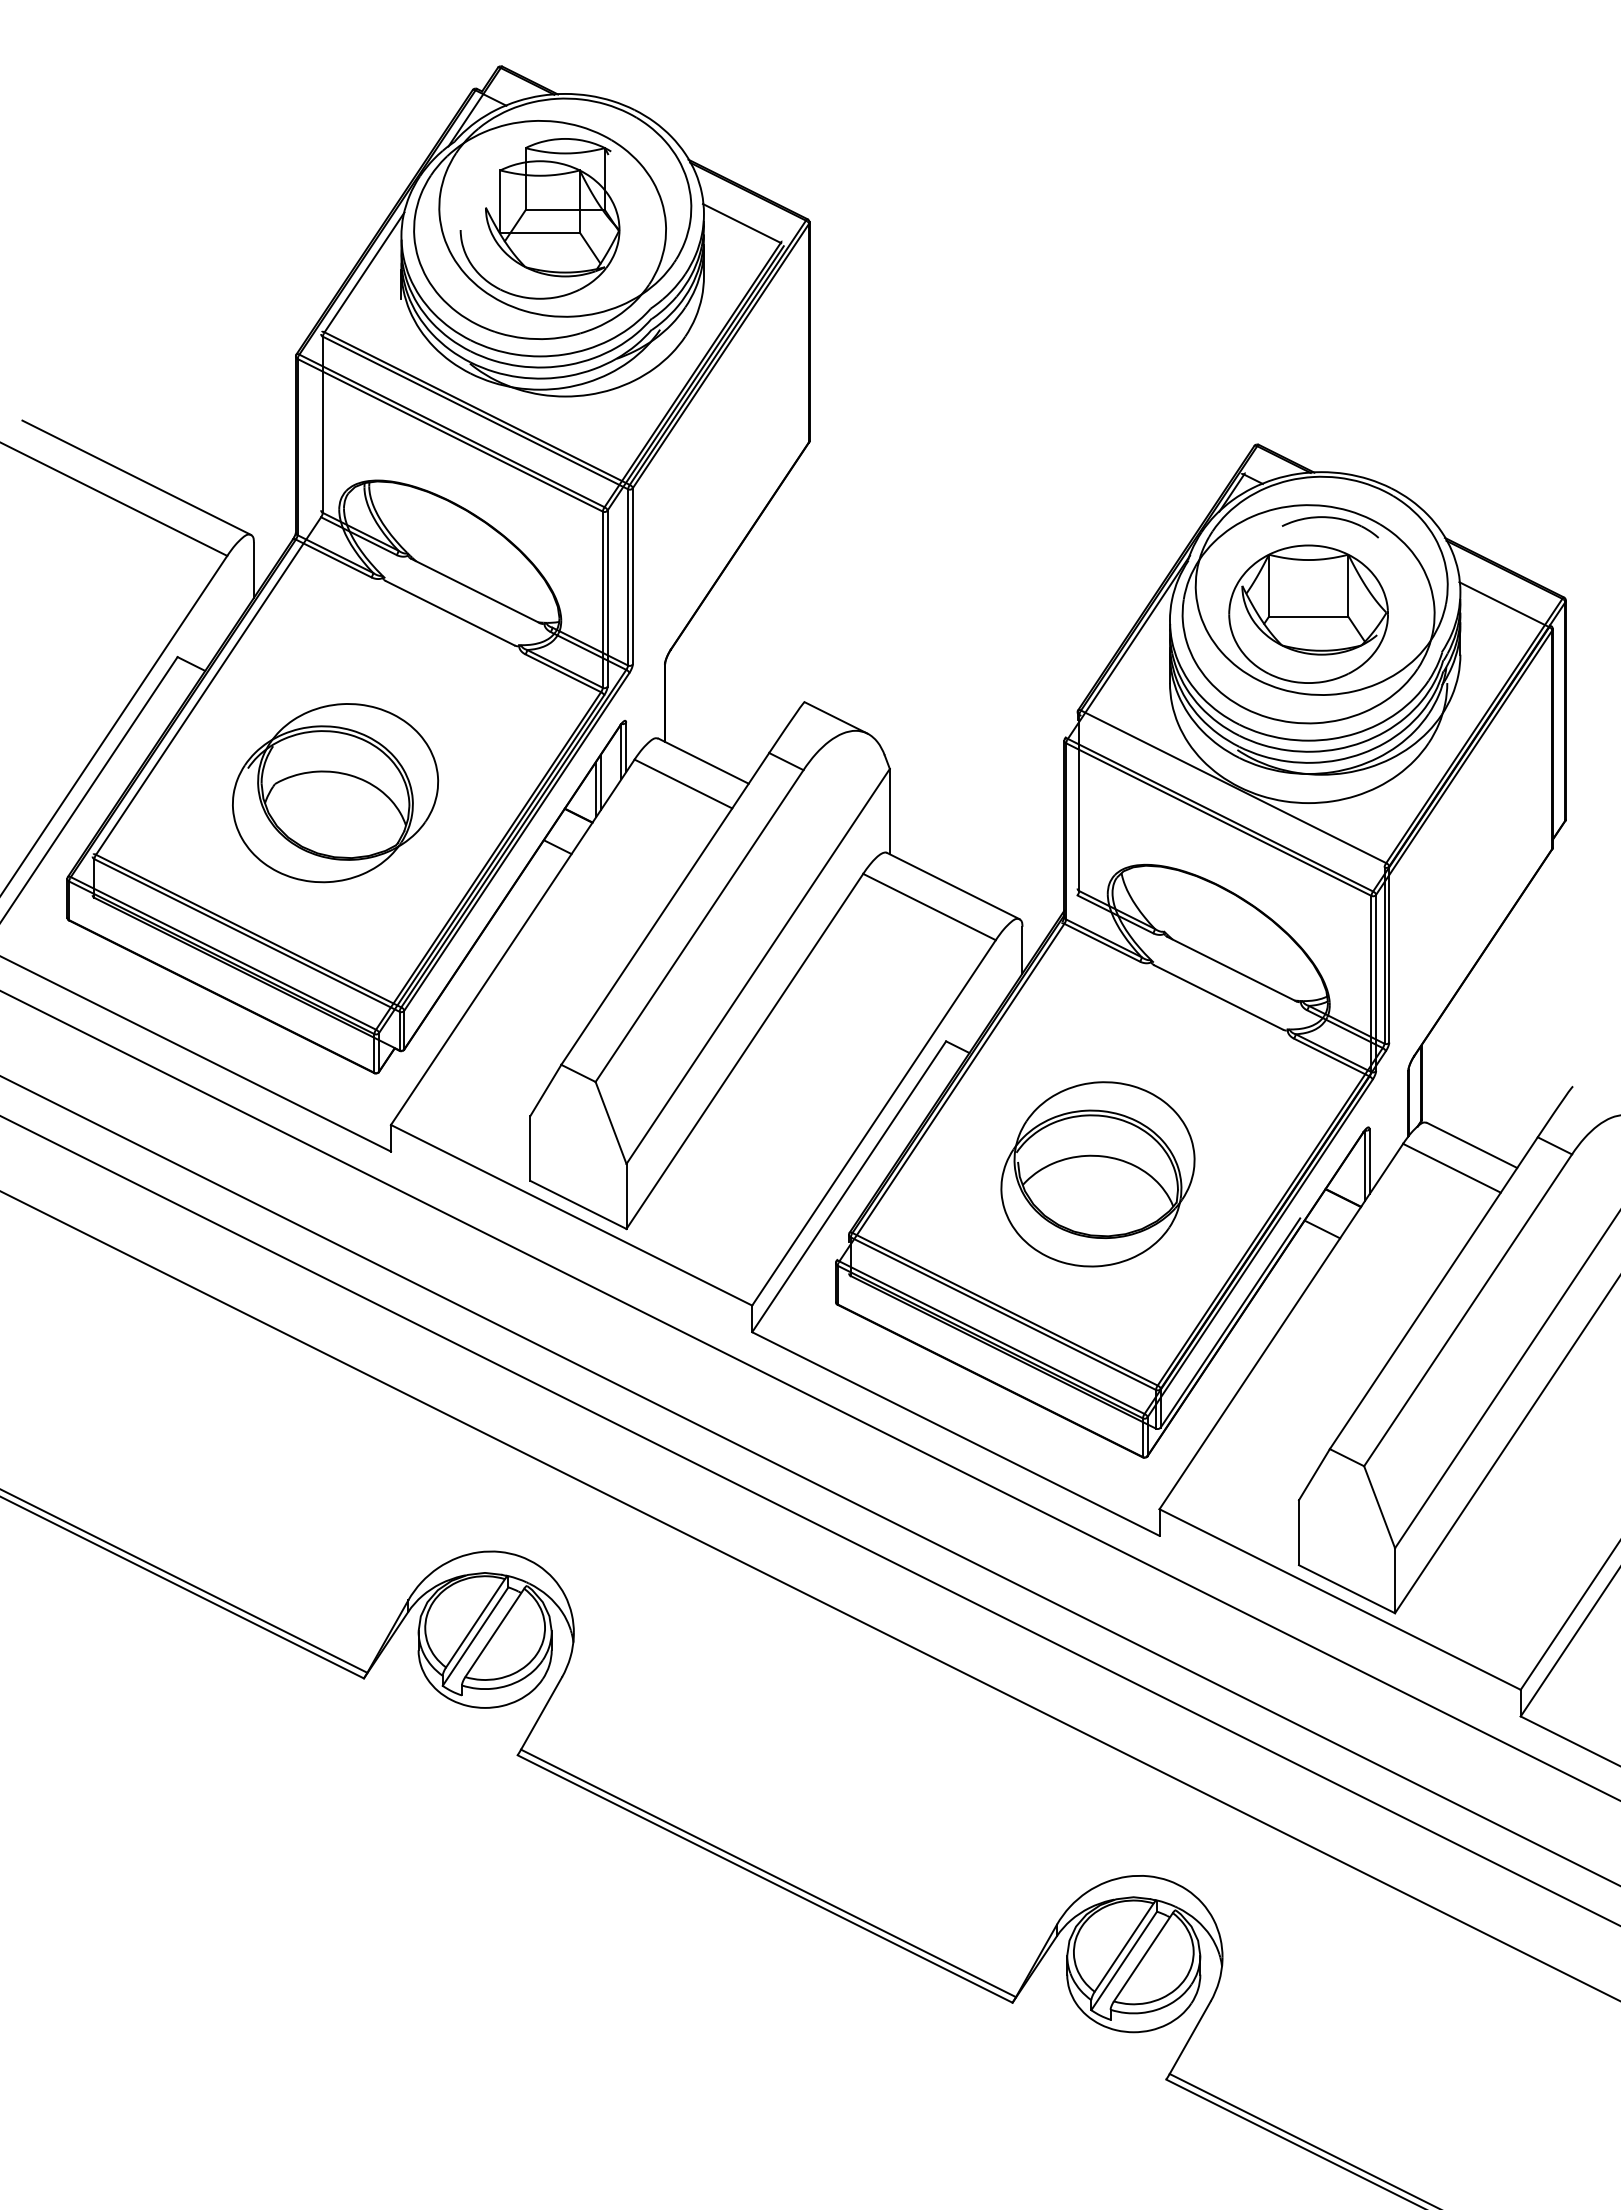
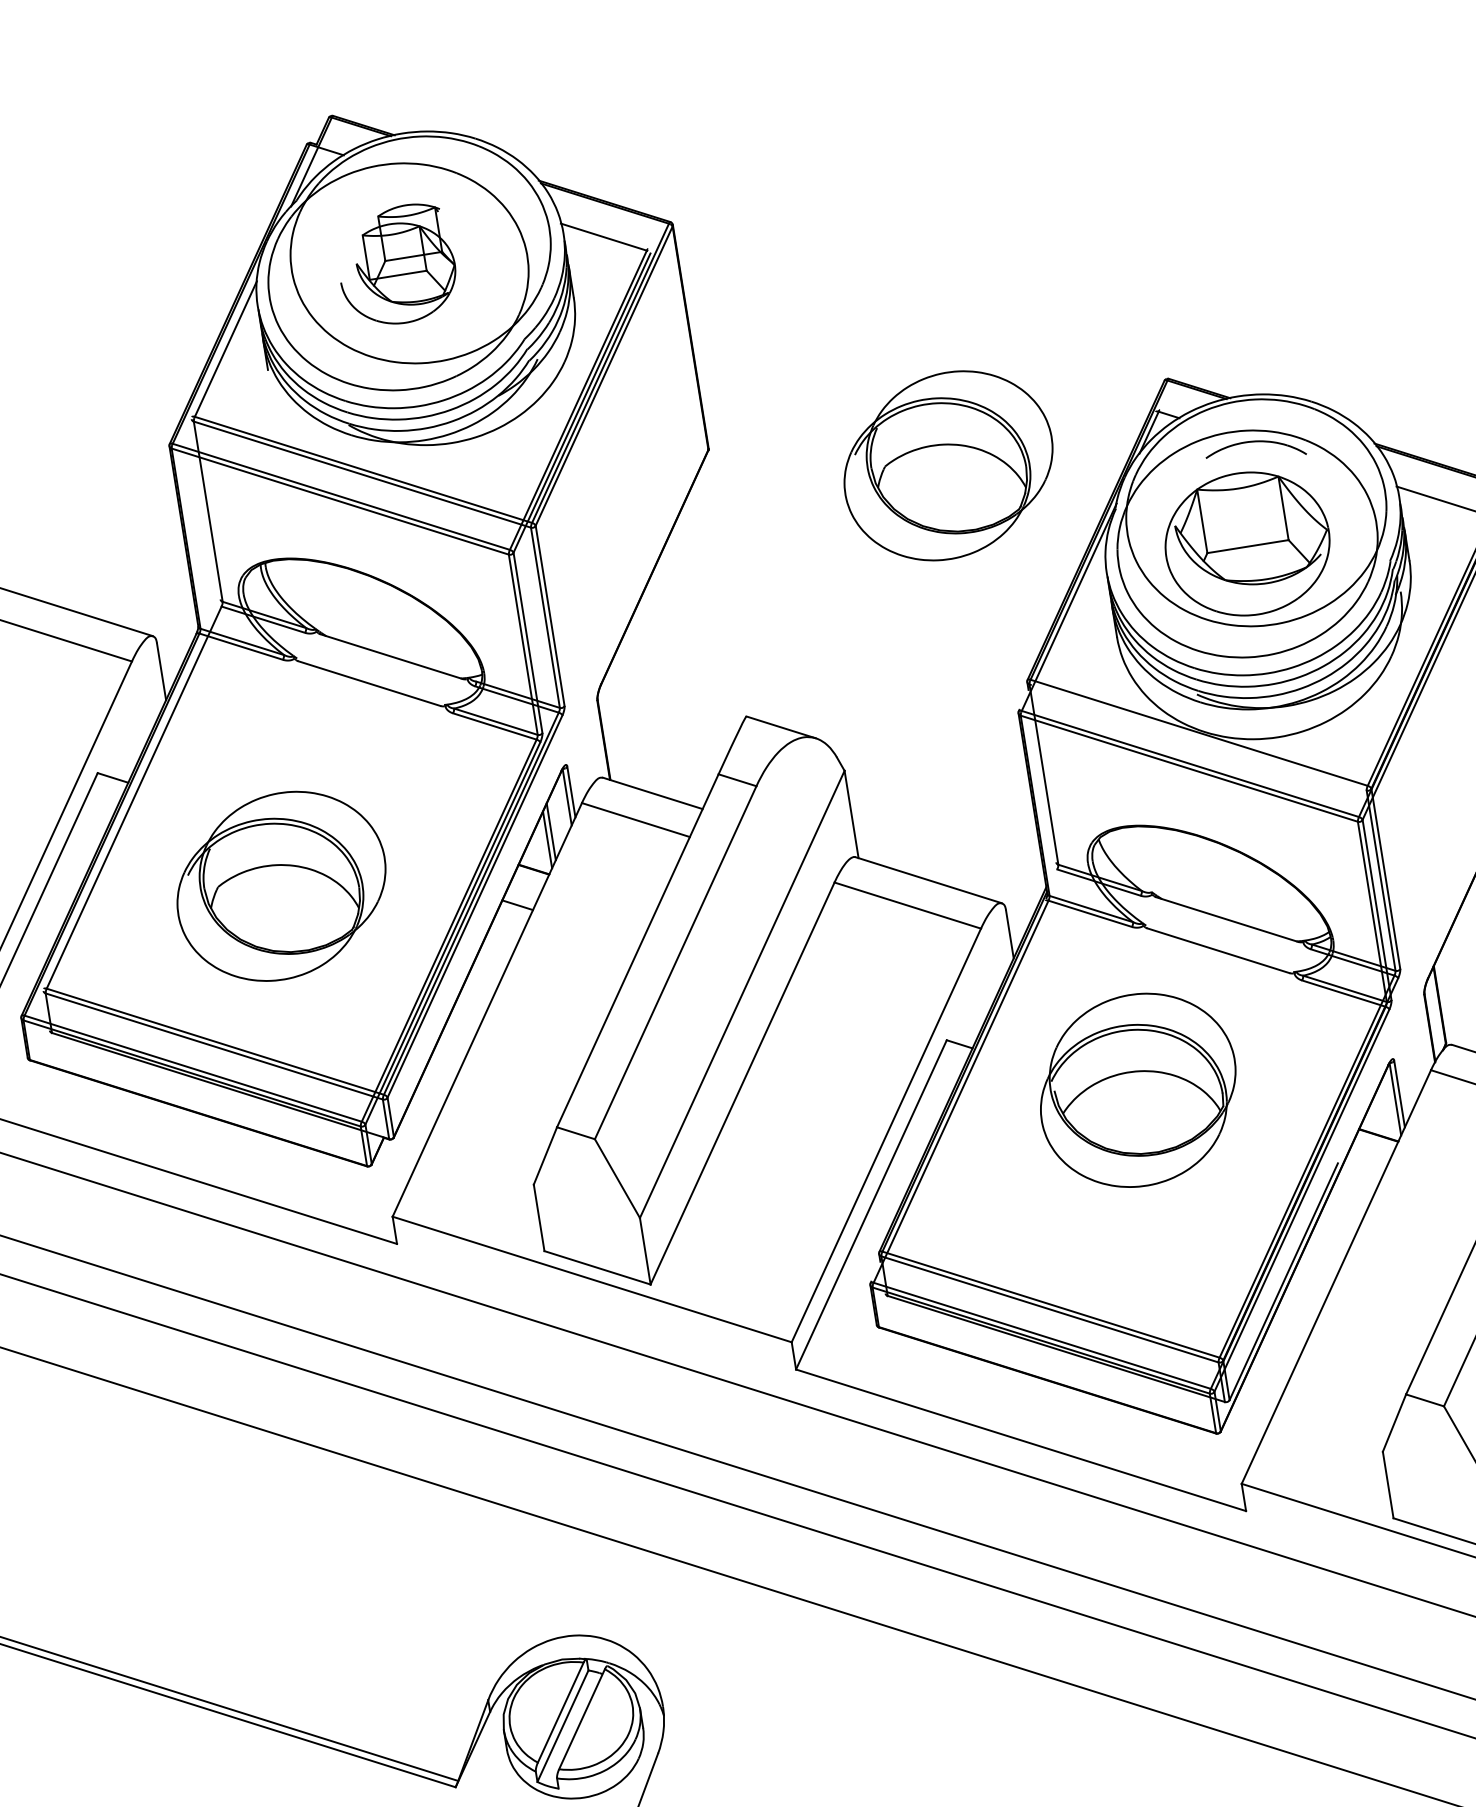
part: (539, 218) -> (396, 265), size x0.7
part: (1035, 494) -> (948, 466), added
part: (1097, 1174) -> (1137, 1090), moved
line: (1322, 1229) -> (1362, 1171), removed

